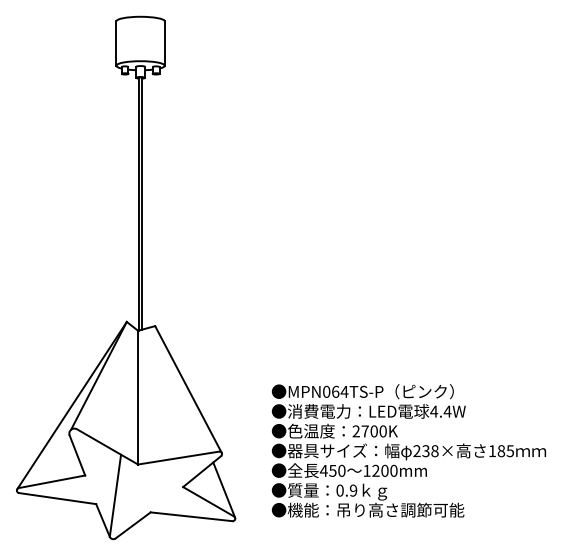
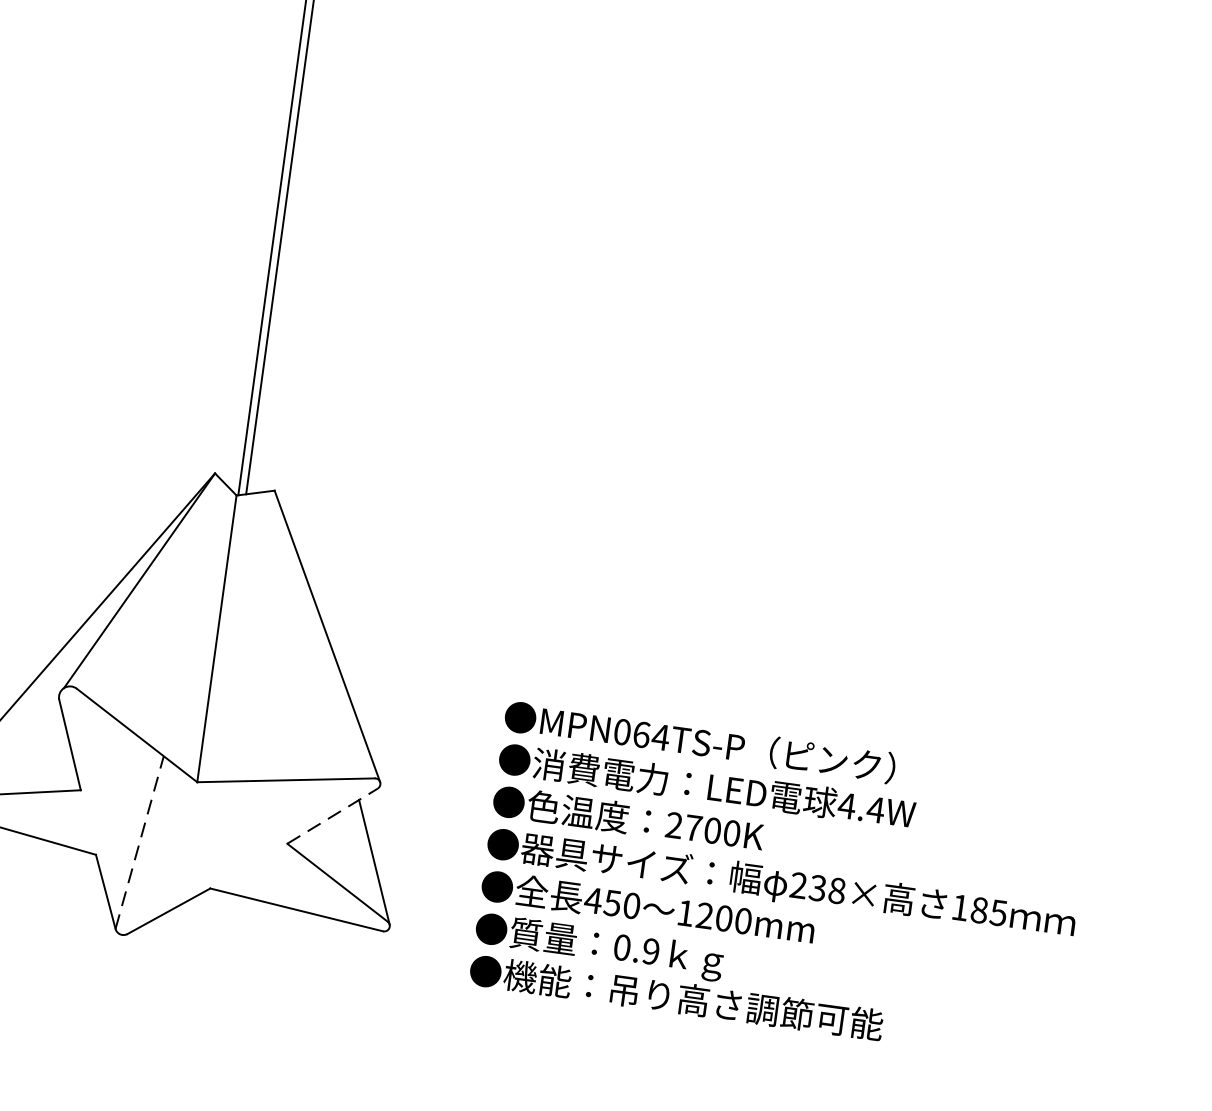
text: (408, 450) -> (780, 881), moved
line: (202, 471) -> (333, 816), solid -> dashed
line: (115, 495) -> (139, 841), solid -> dashed

